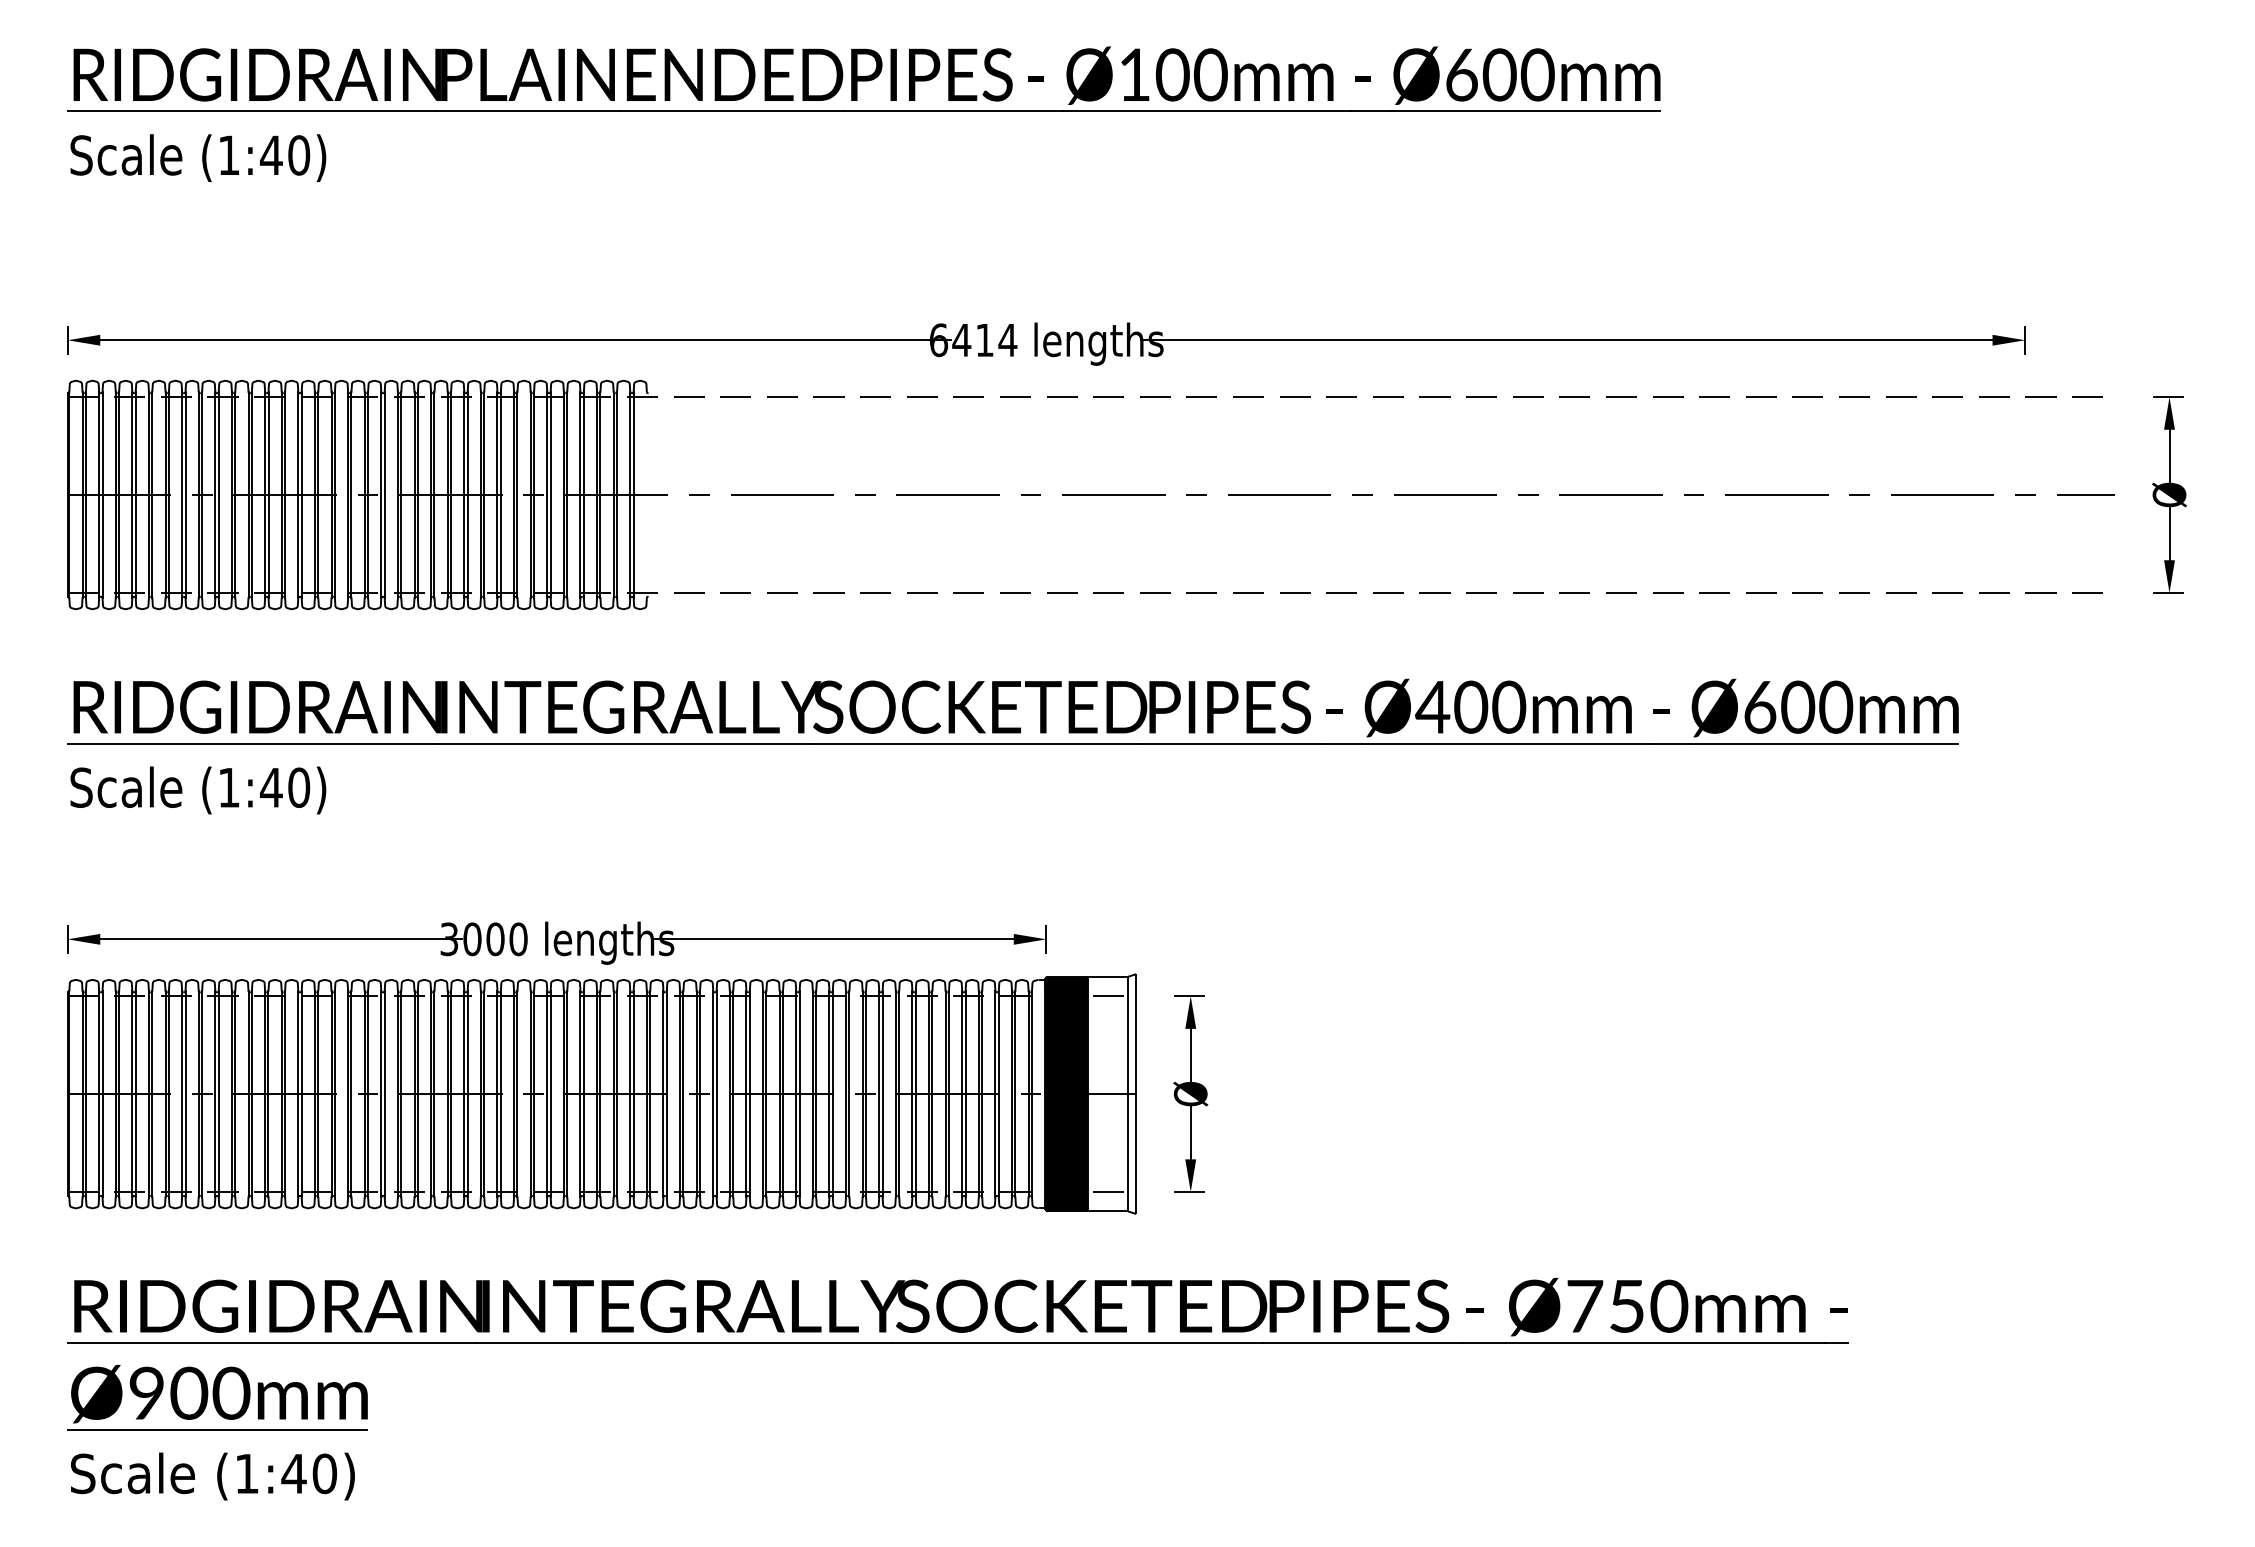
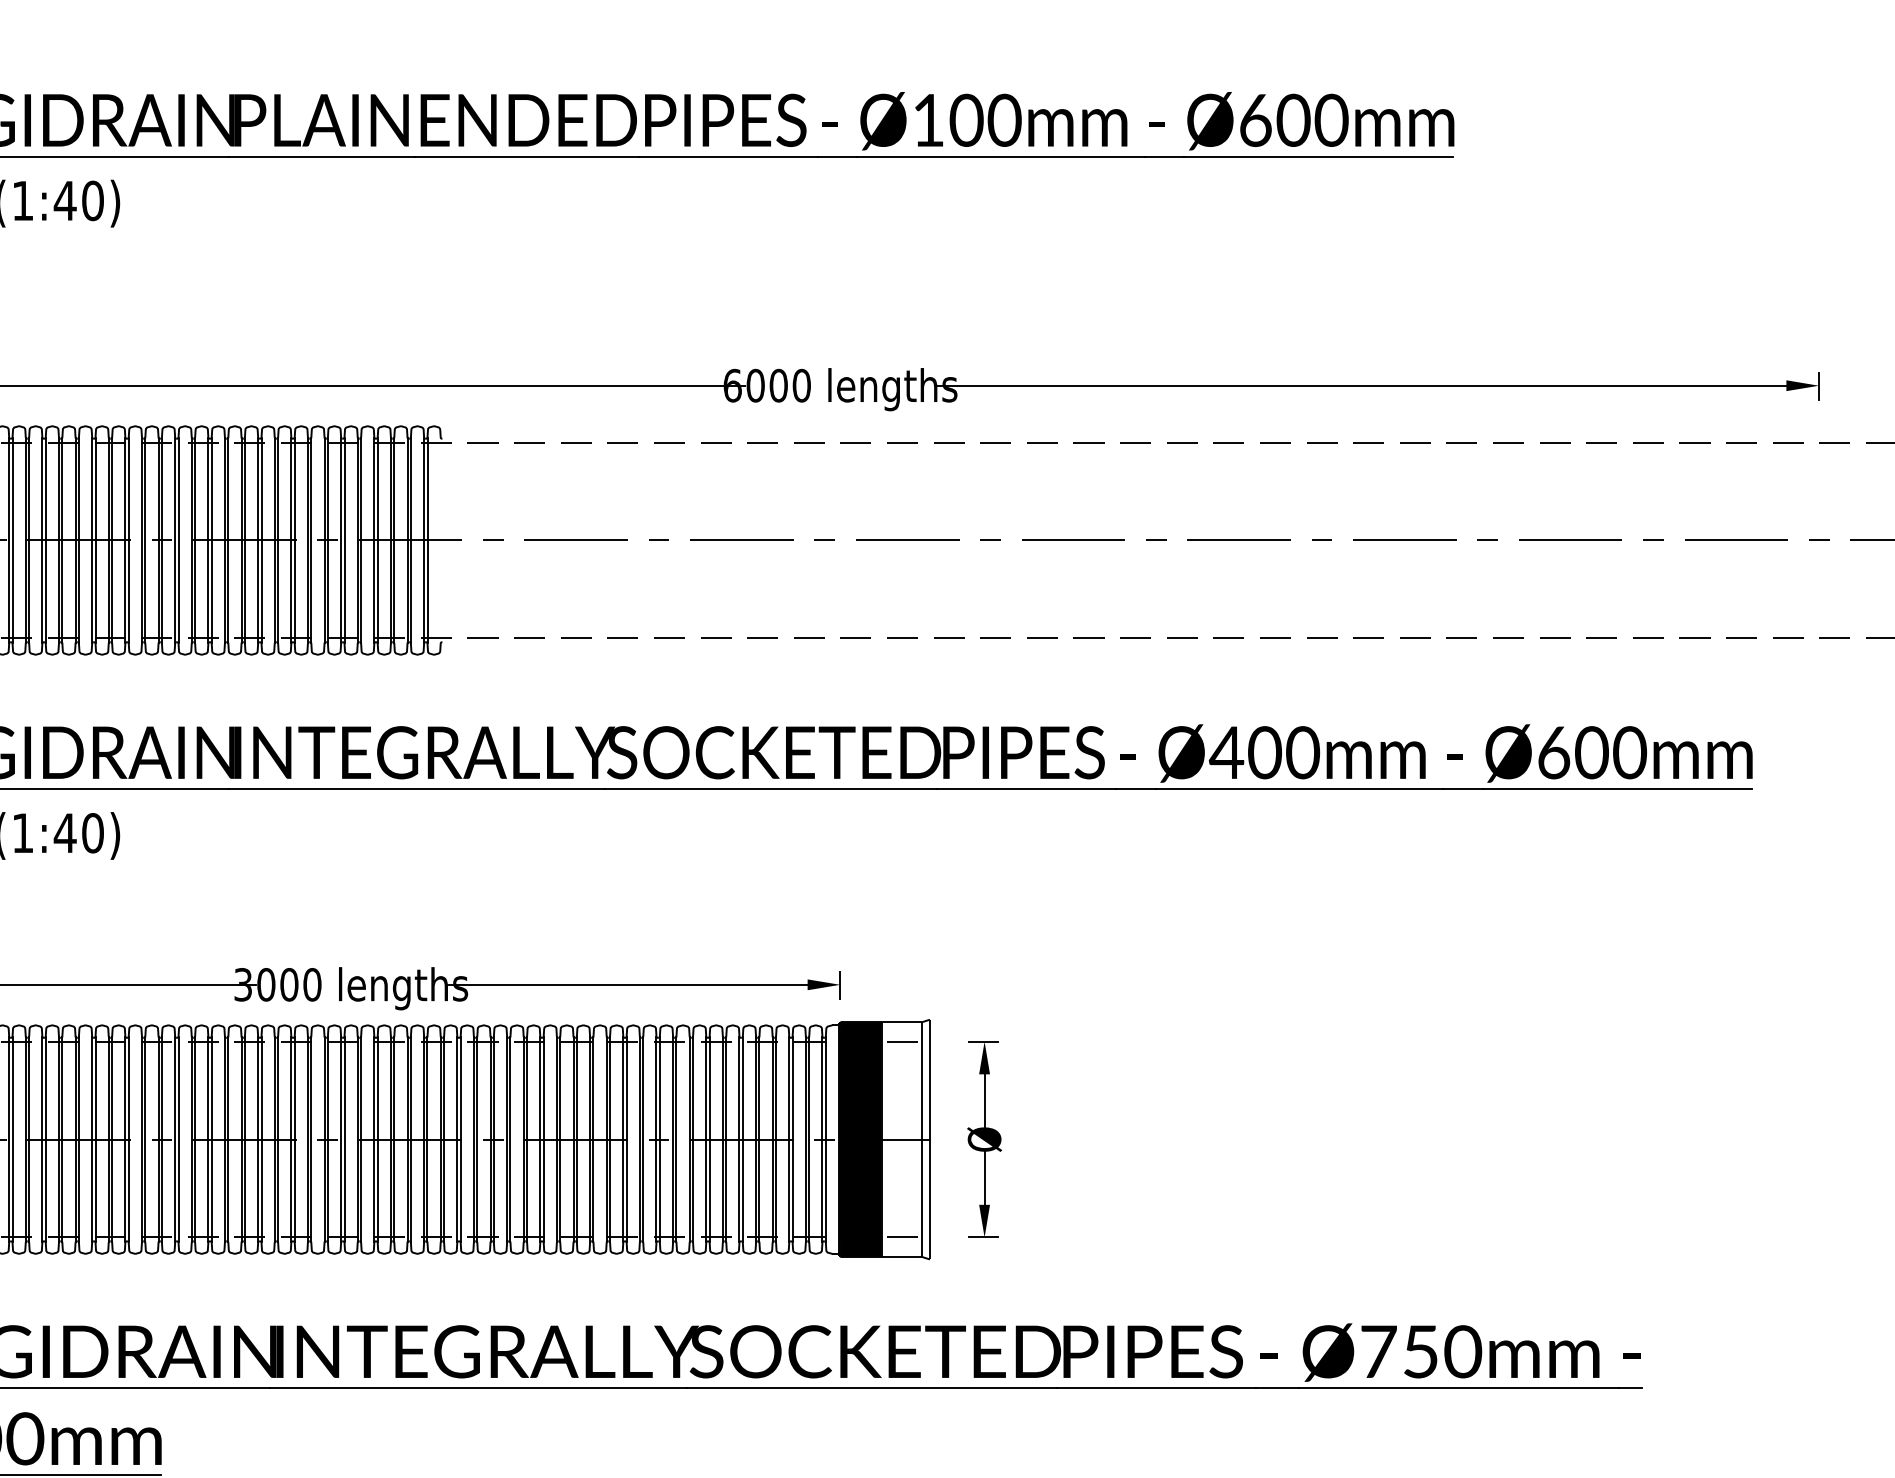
text: (984, 340) -> (778, 385), 6414 -> 6000

